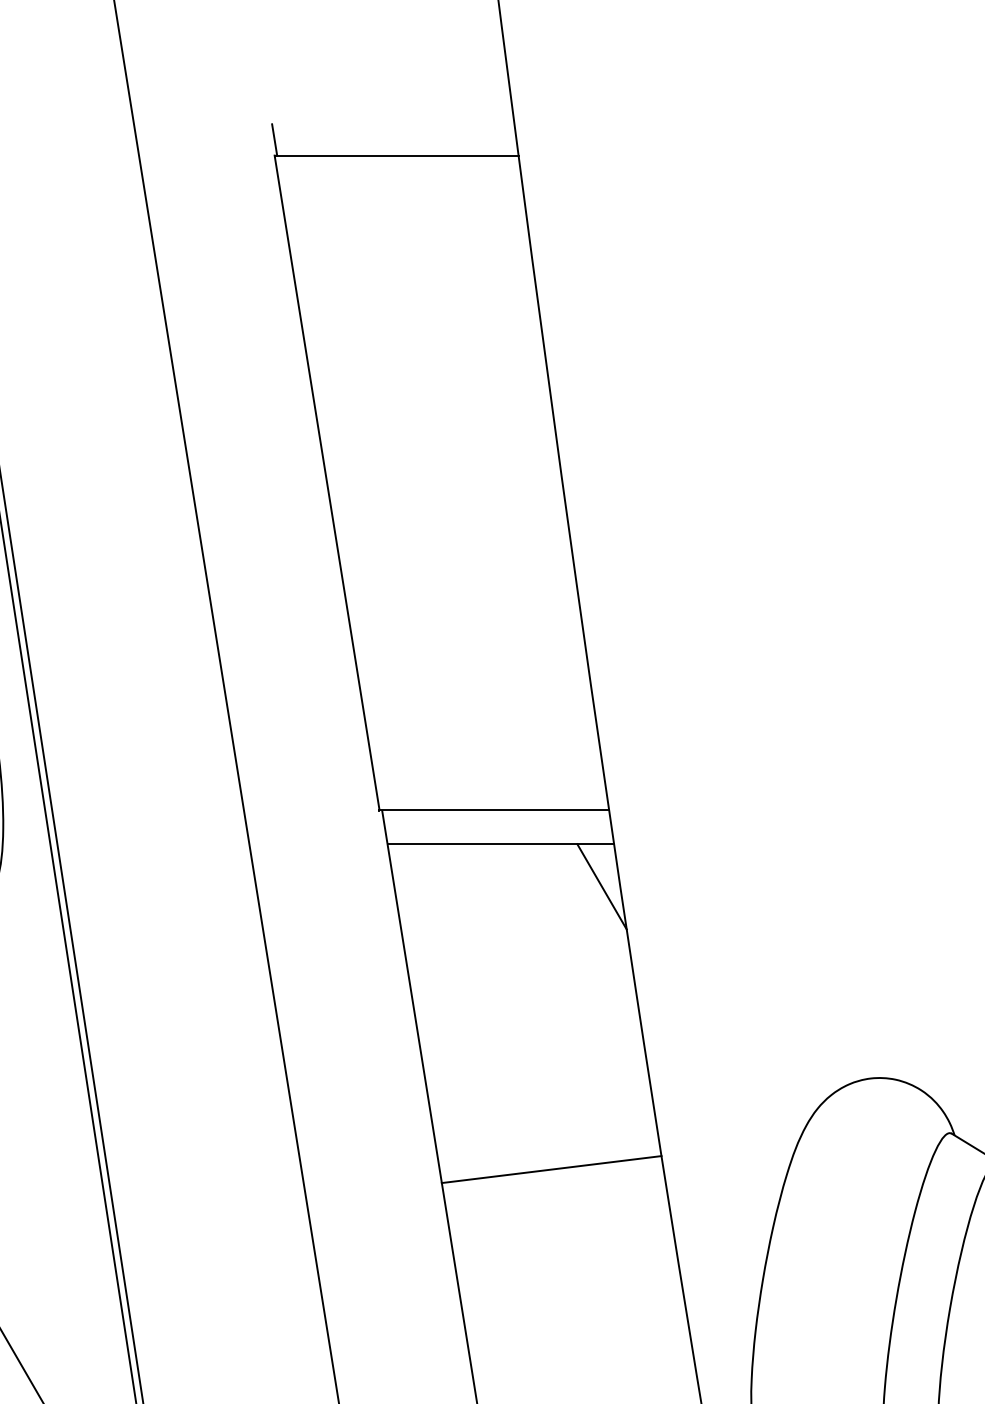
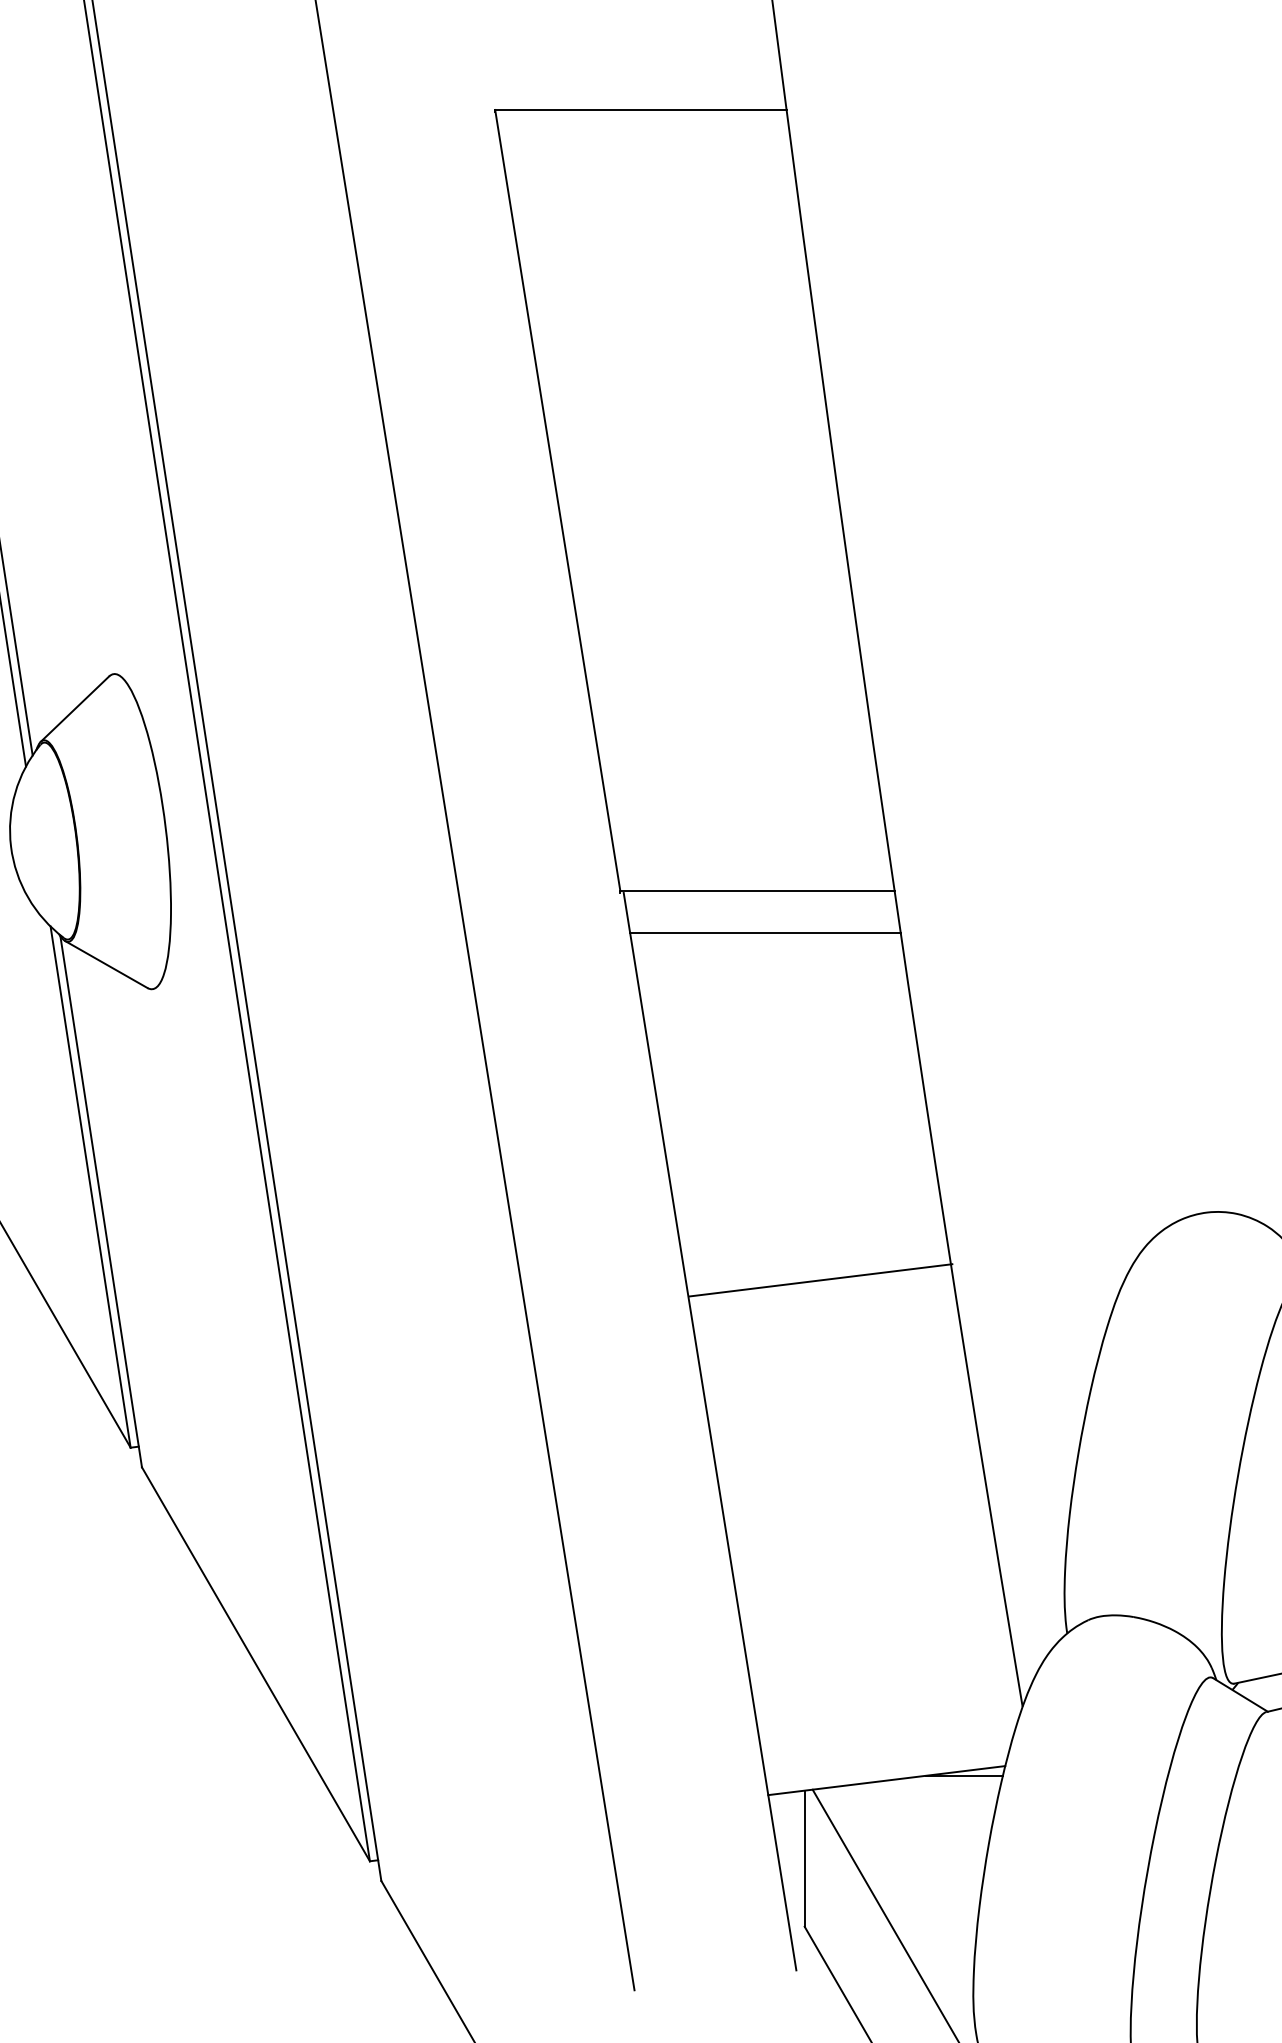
line: (274, 139) -> (495, 90), removed
line: (601, 886) -> (885, 983), removed
line: (551, 1169) -> (820, 1280), moved

